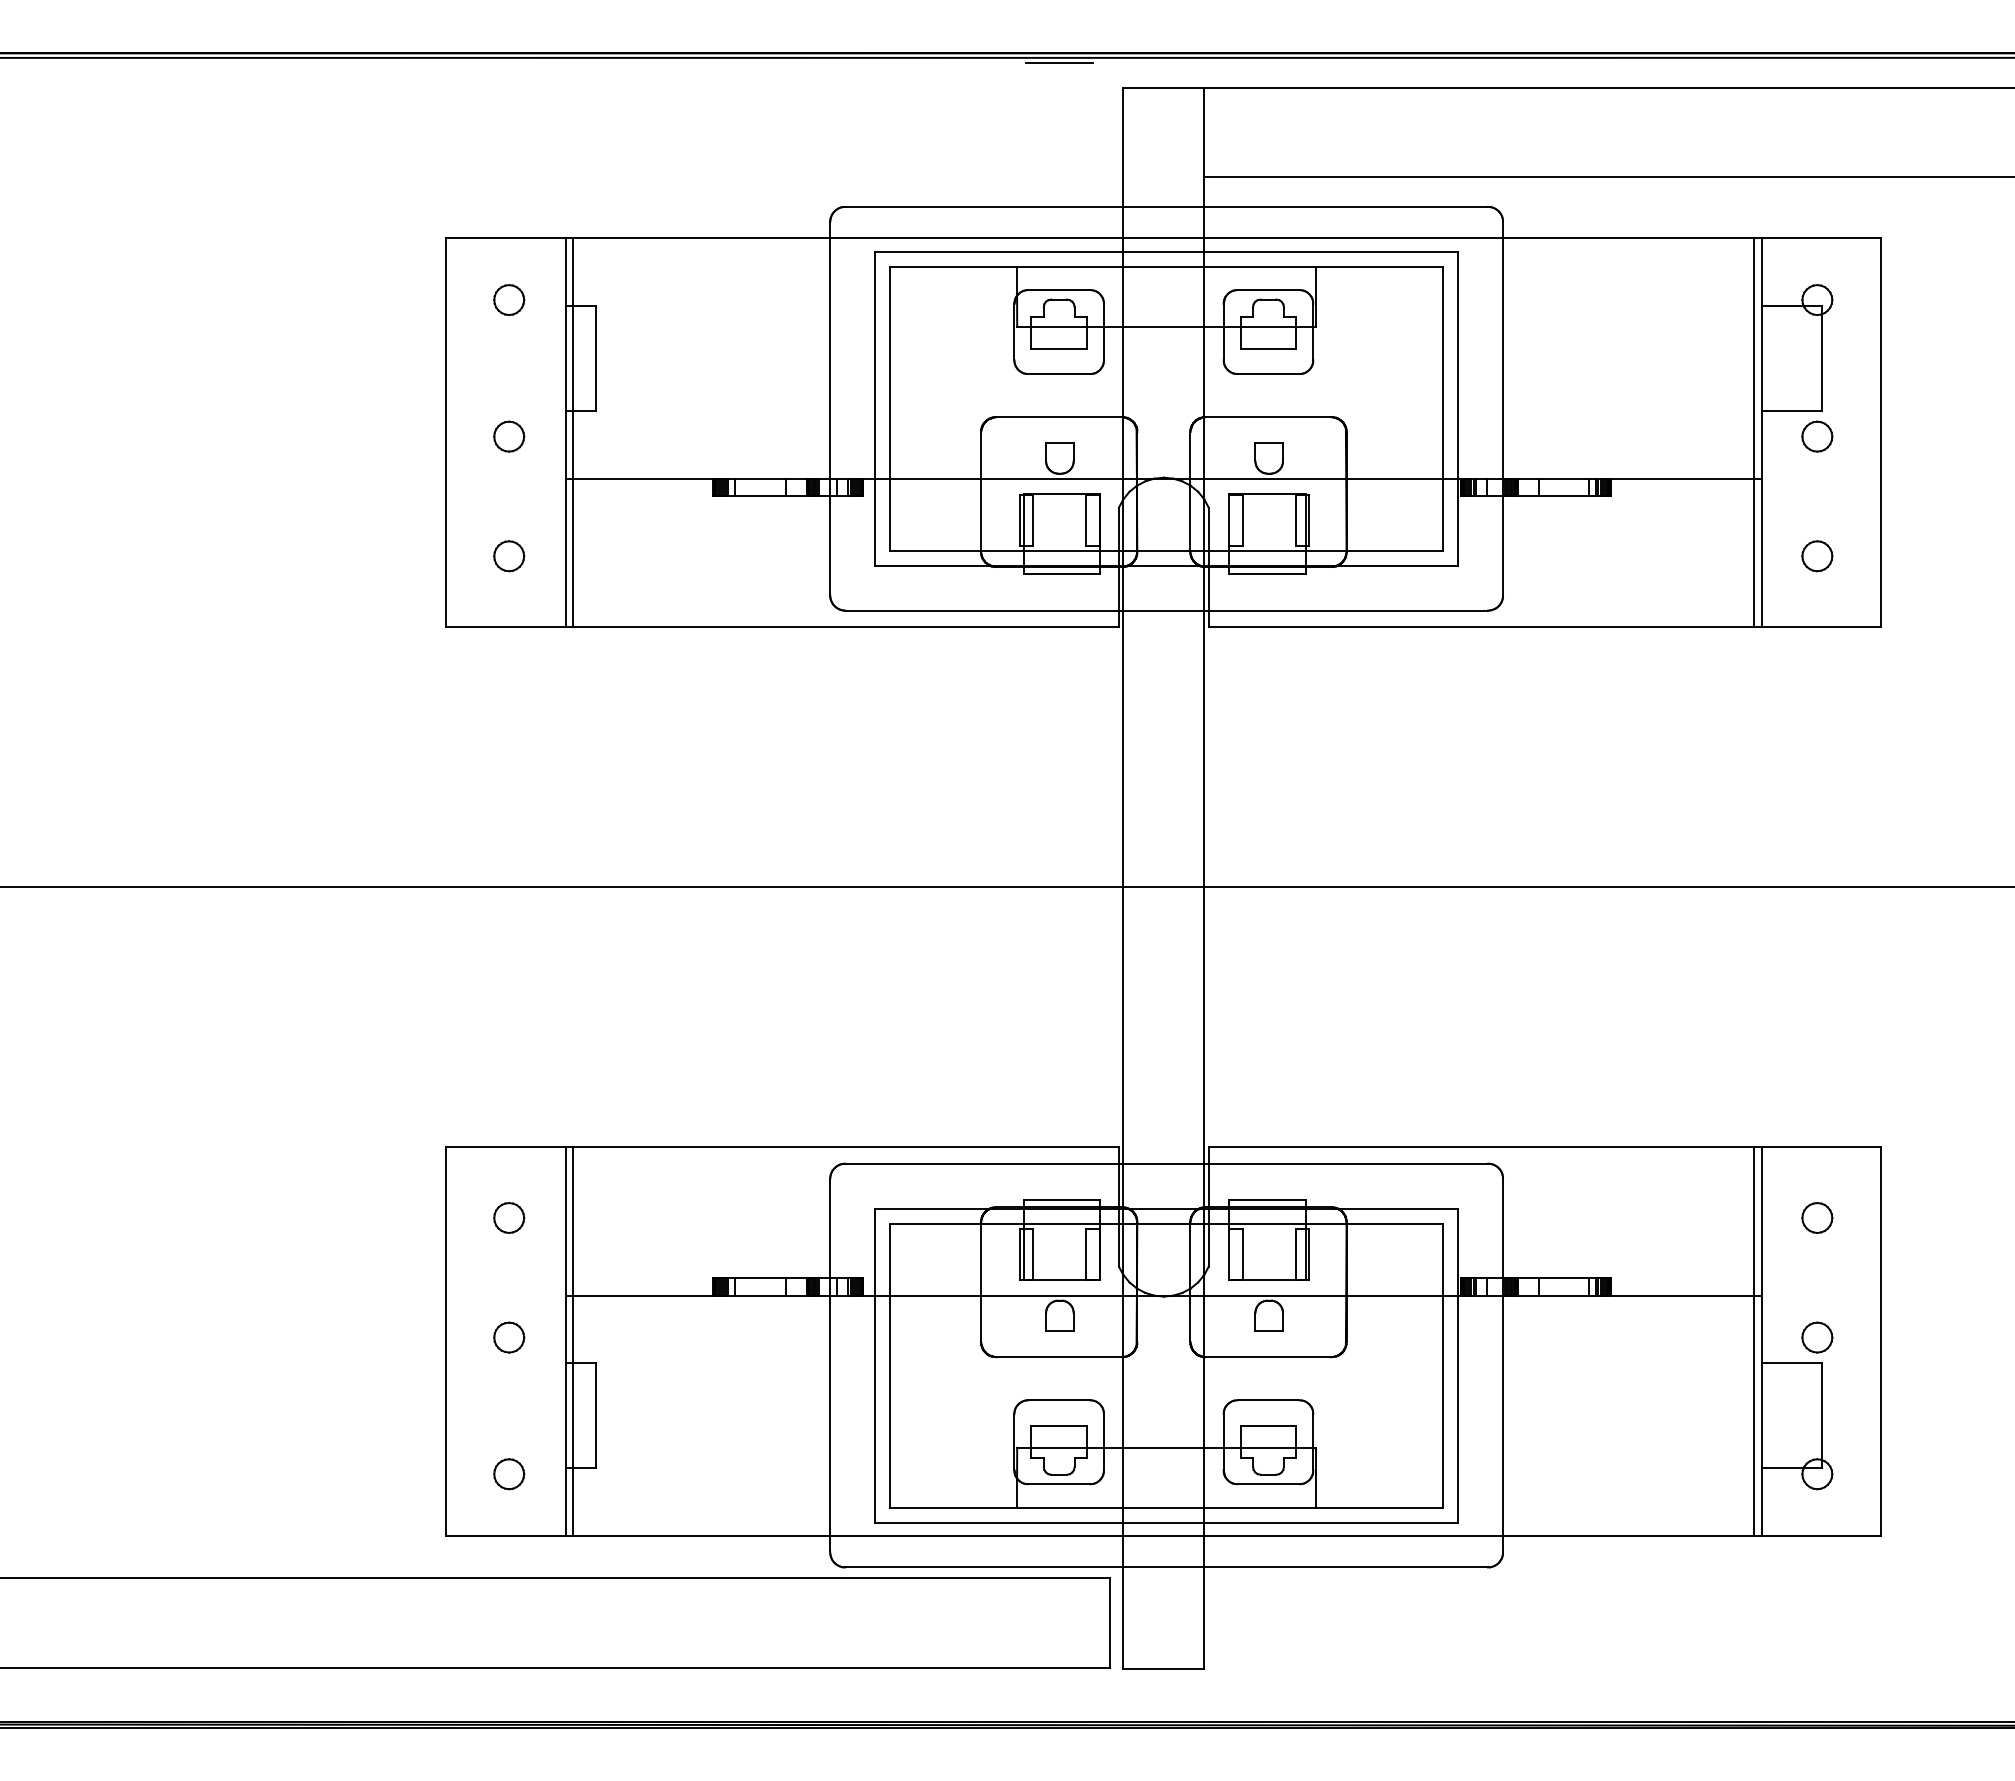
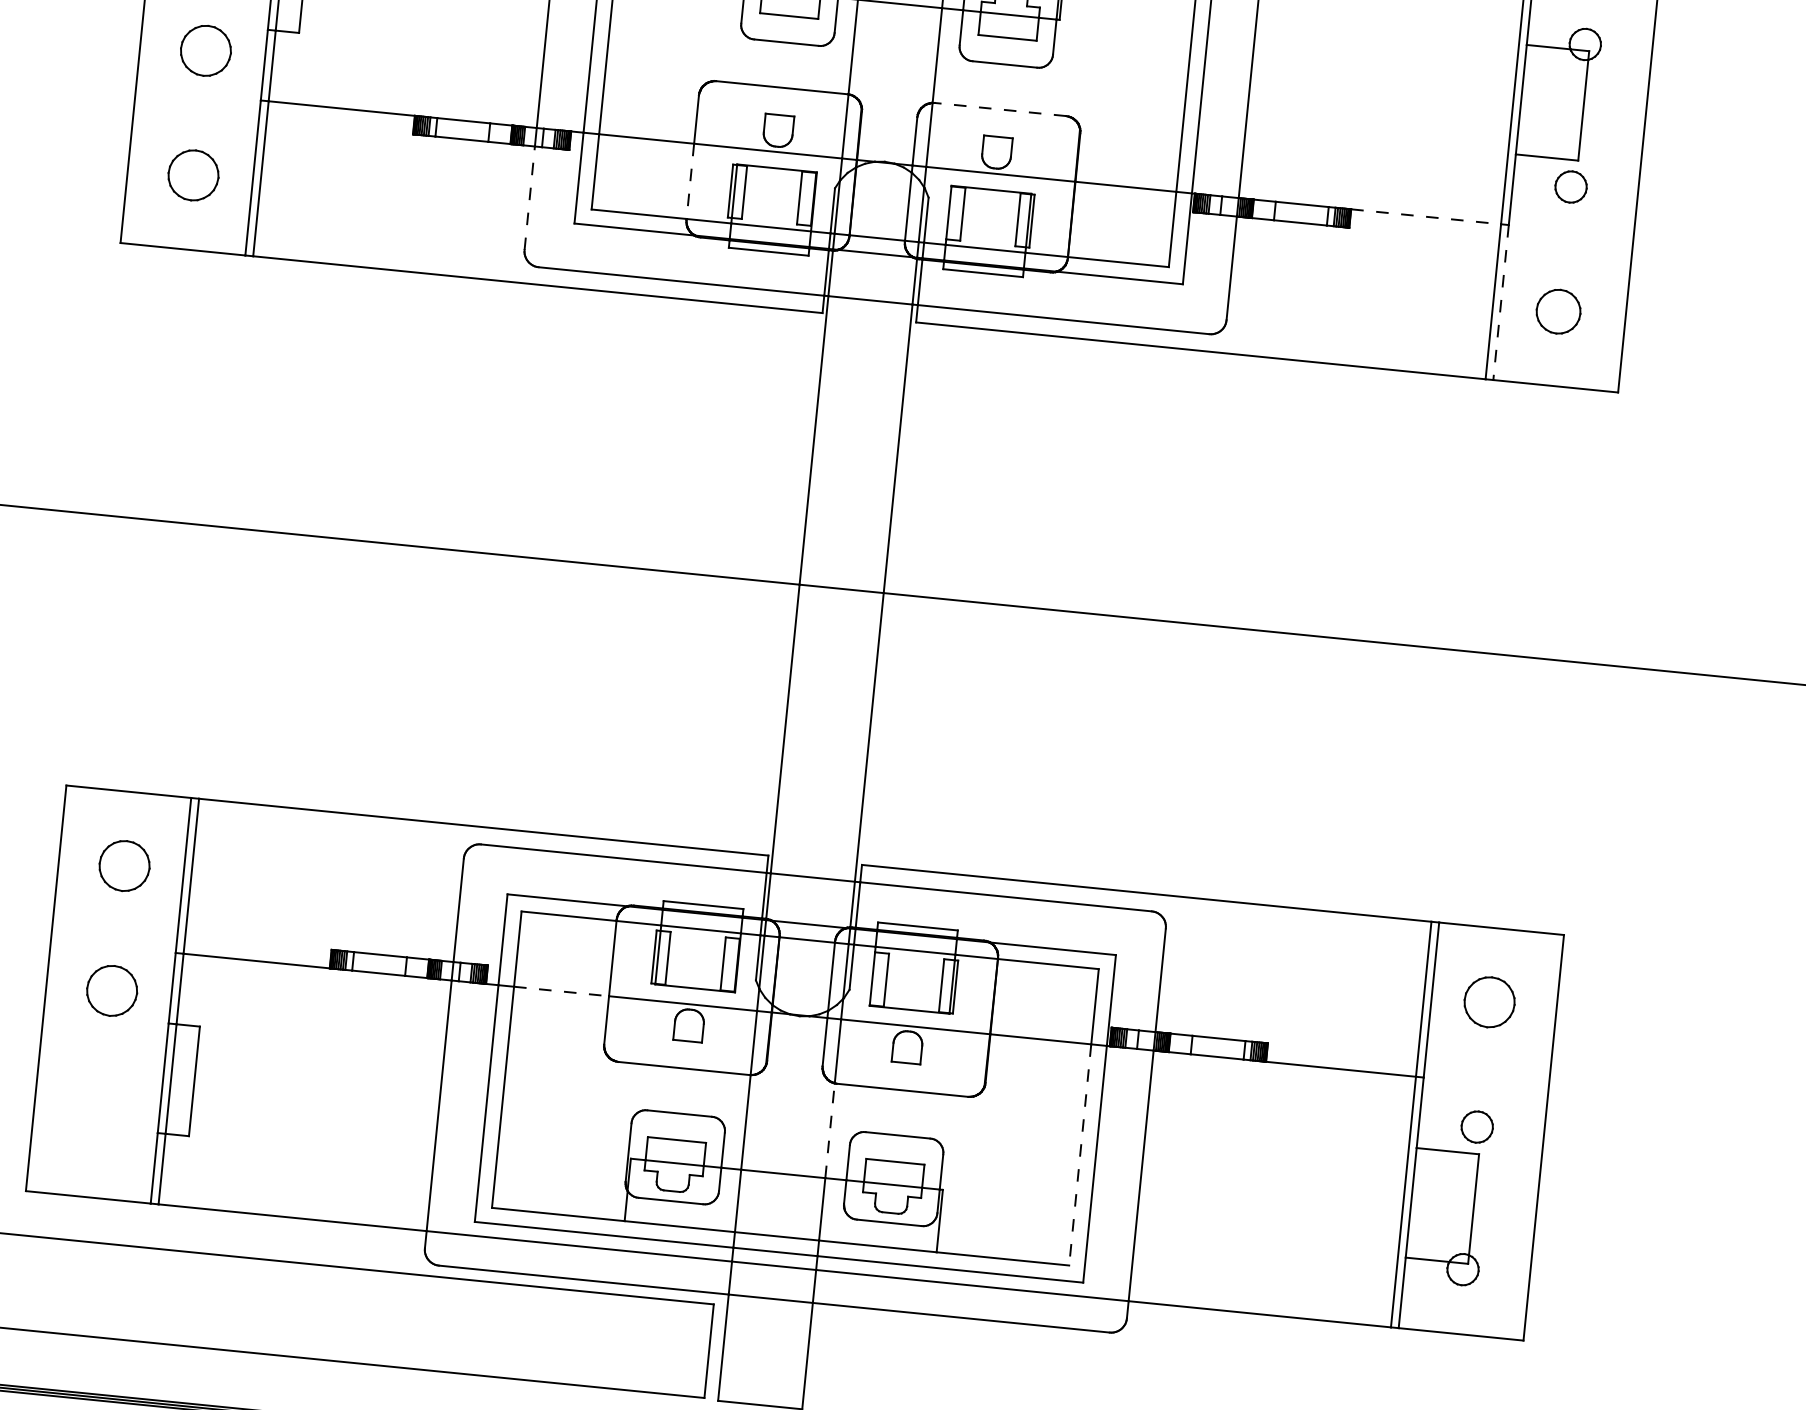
line: (1267, 417) -> (999, 109), solid -> dashed
part: (509, 436) -> (206, 50), size x1.6
line: (1682, 478) -> (1426, 216), solid -> dashed
line: (981, 515) -> (690, 182), solid -> dashed
line: (830, 545) -> (530, 197), solid -> dashed
line: (1761, 553) -> (1500, 303), solid -> dashed
part: (509, 556) -> (193, 175), size x1.6
part: (1817, 556) -> (1558, 312), size x1.4
part: (509, 1217) -> (125, 865), size x1.6
part: (1817, 1217) -> (1489, 1001), size x1.6
line: (935, 1295) -> (561, 991), solid -> dashed
part: (509, 1337) -> (112, 990), size x1.6
line: (1203, 1401) -> (830, 1129), solid -> dashed
line: (1443, 1401) -> (1080, 1154), solid -> dashed
part: (509, 1474) -> (98, 1133), removed

